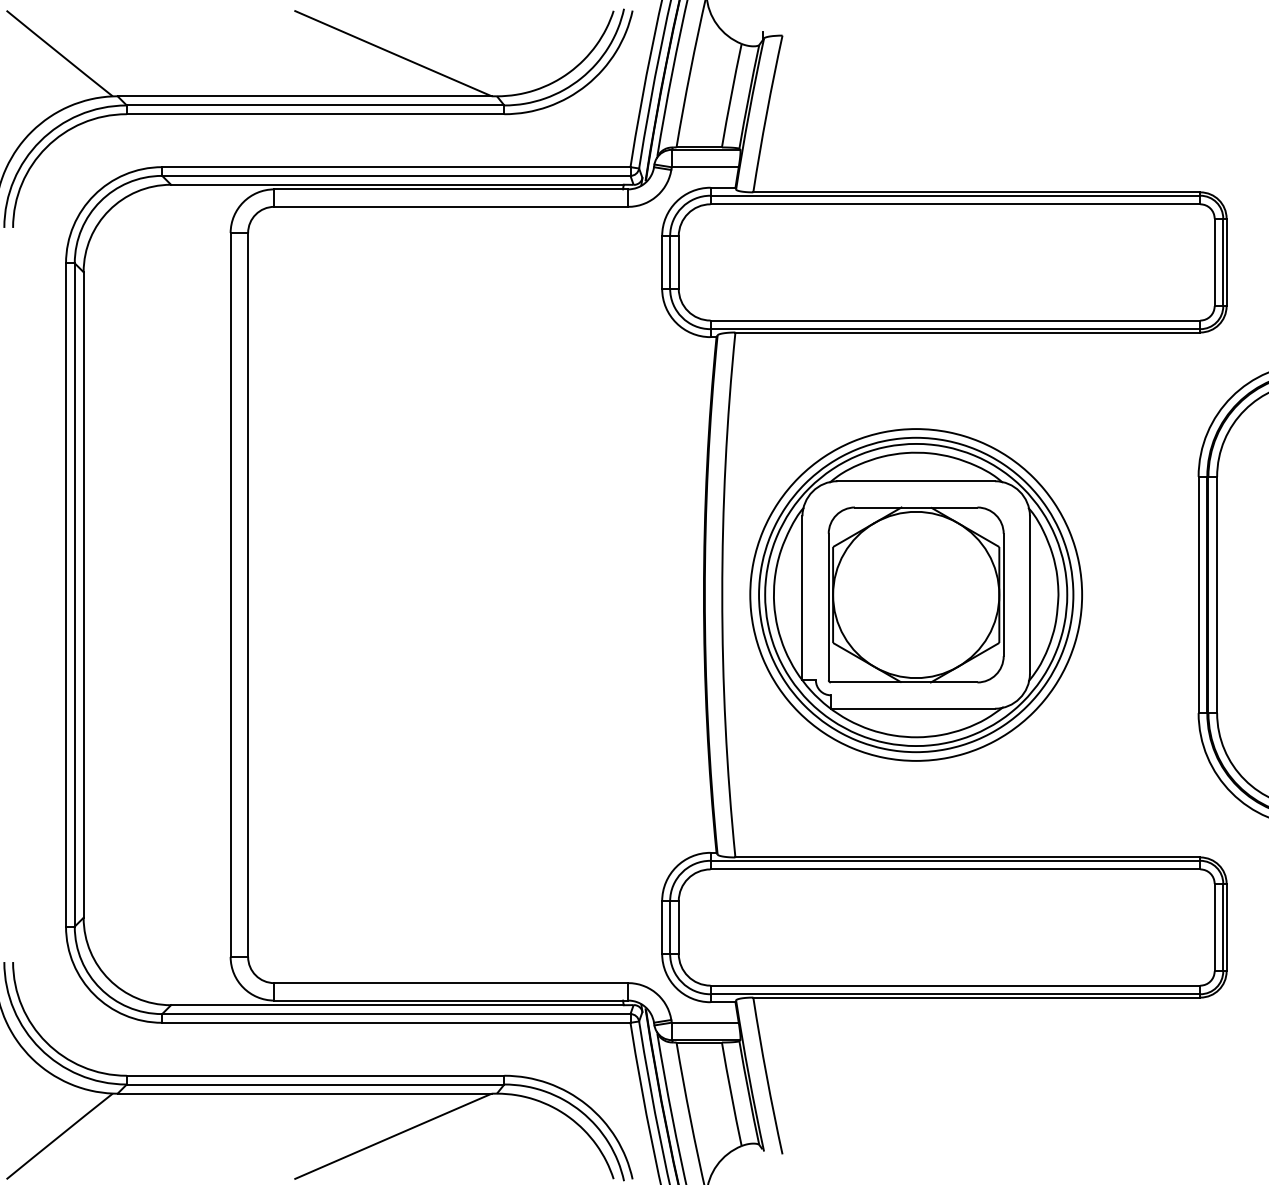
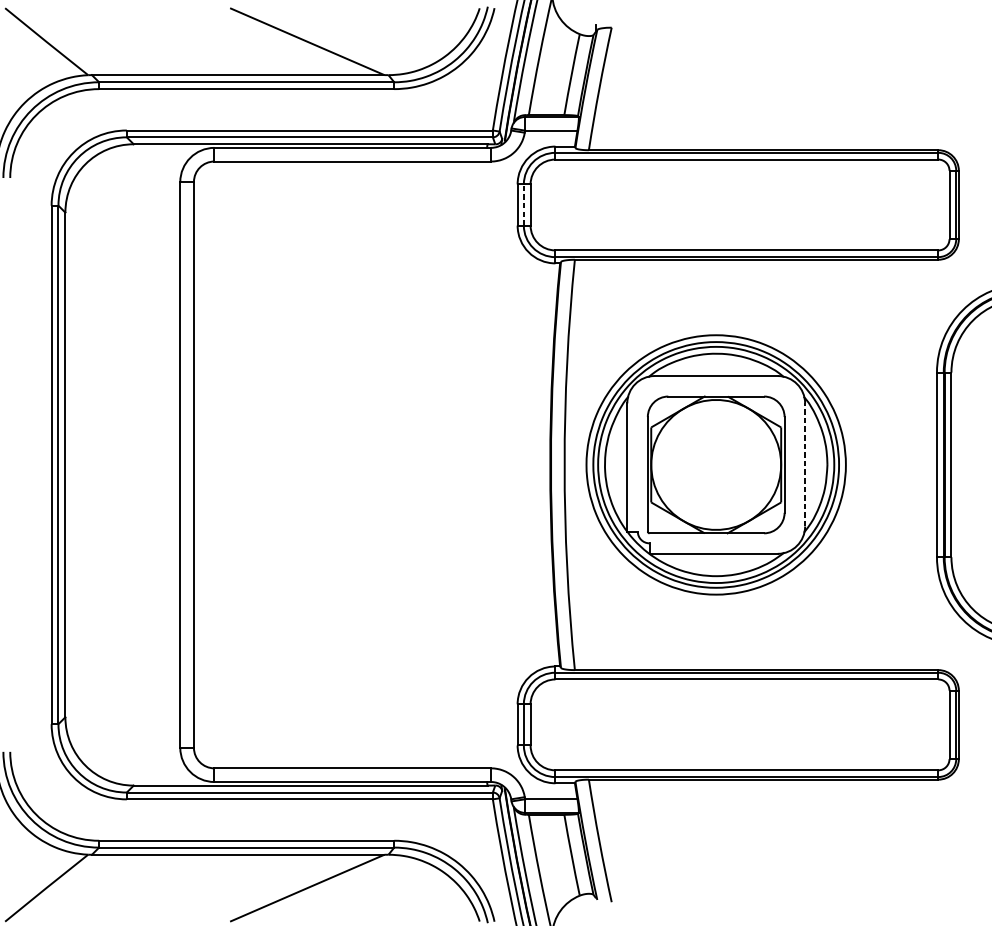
line: (670, 261) -> (524, 204), solid -> dashed
line: (1029, 594) -> (804, 464), solid -> dashed

